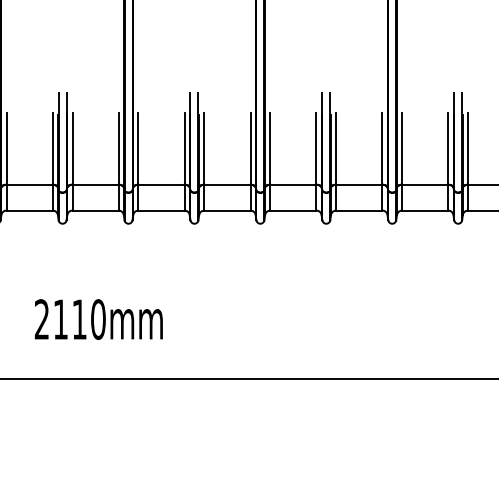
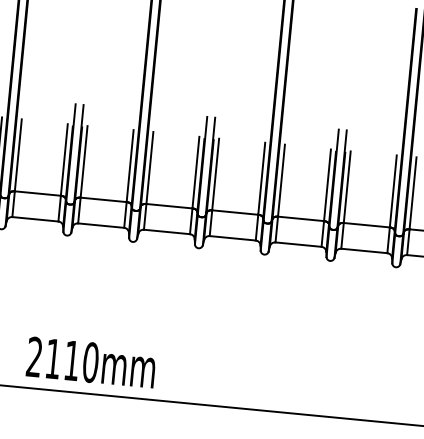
text: (98, 319) -> (90, 362), moved

